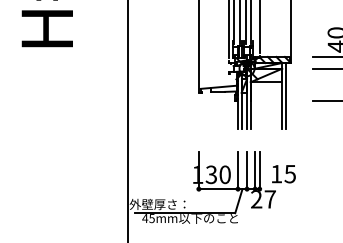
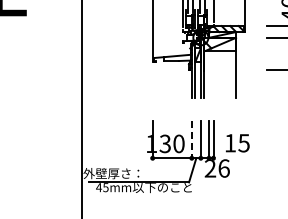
line: (286, 95) -> (240, 64), removed
line: (238, 170) -> (192, 139), solid -> dashed
text: (270, 199) -> (224, 168), 27 -> 26

